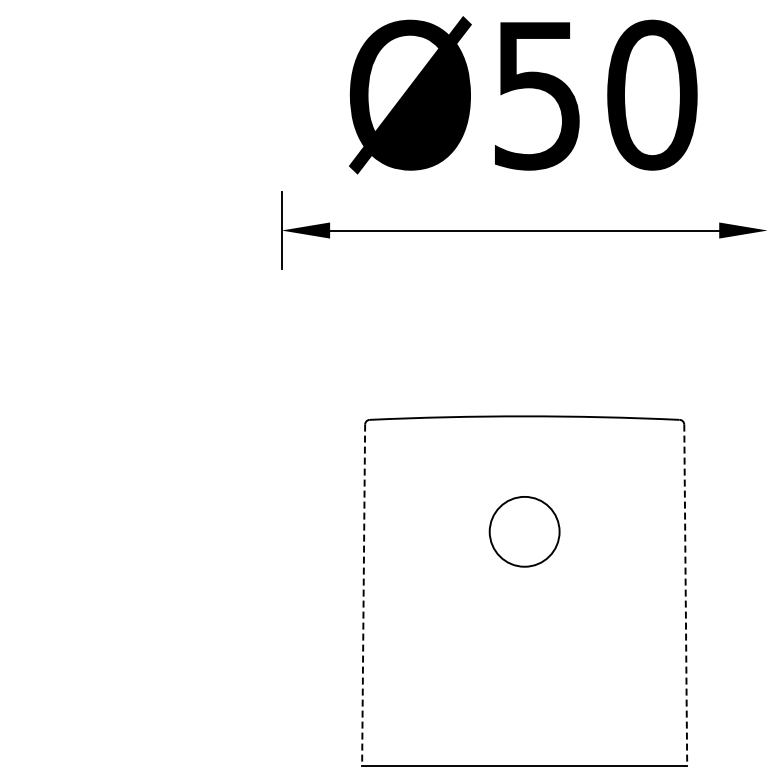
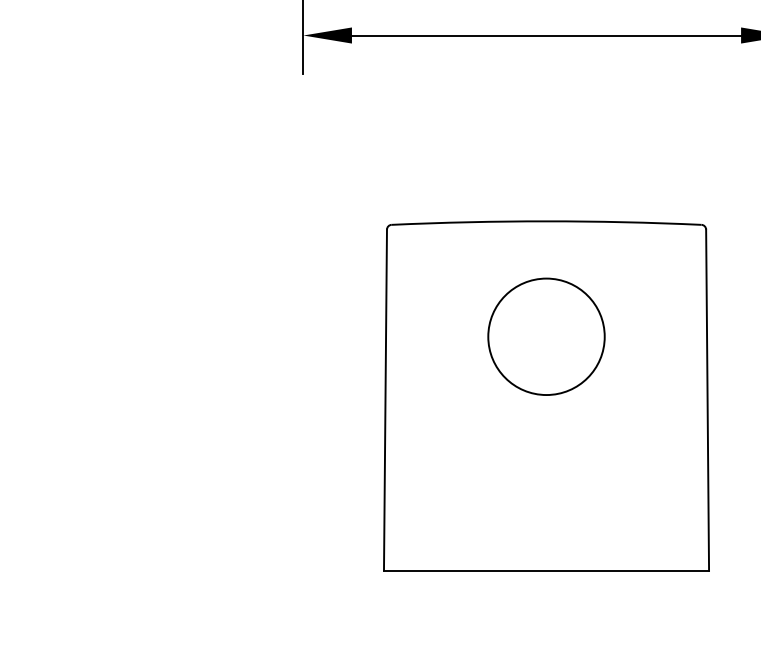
circle: (524, 531) -> (546, 336), size x1.67
line: (363, 595) -> (385, 400), dashed -> solid
line: (685, 595) -> (707, 400), dashed -> solid

